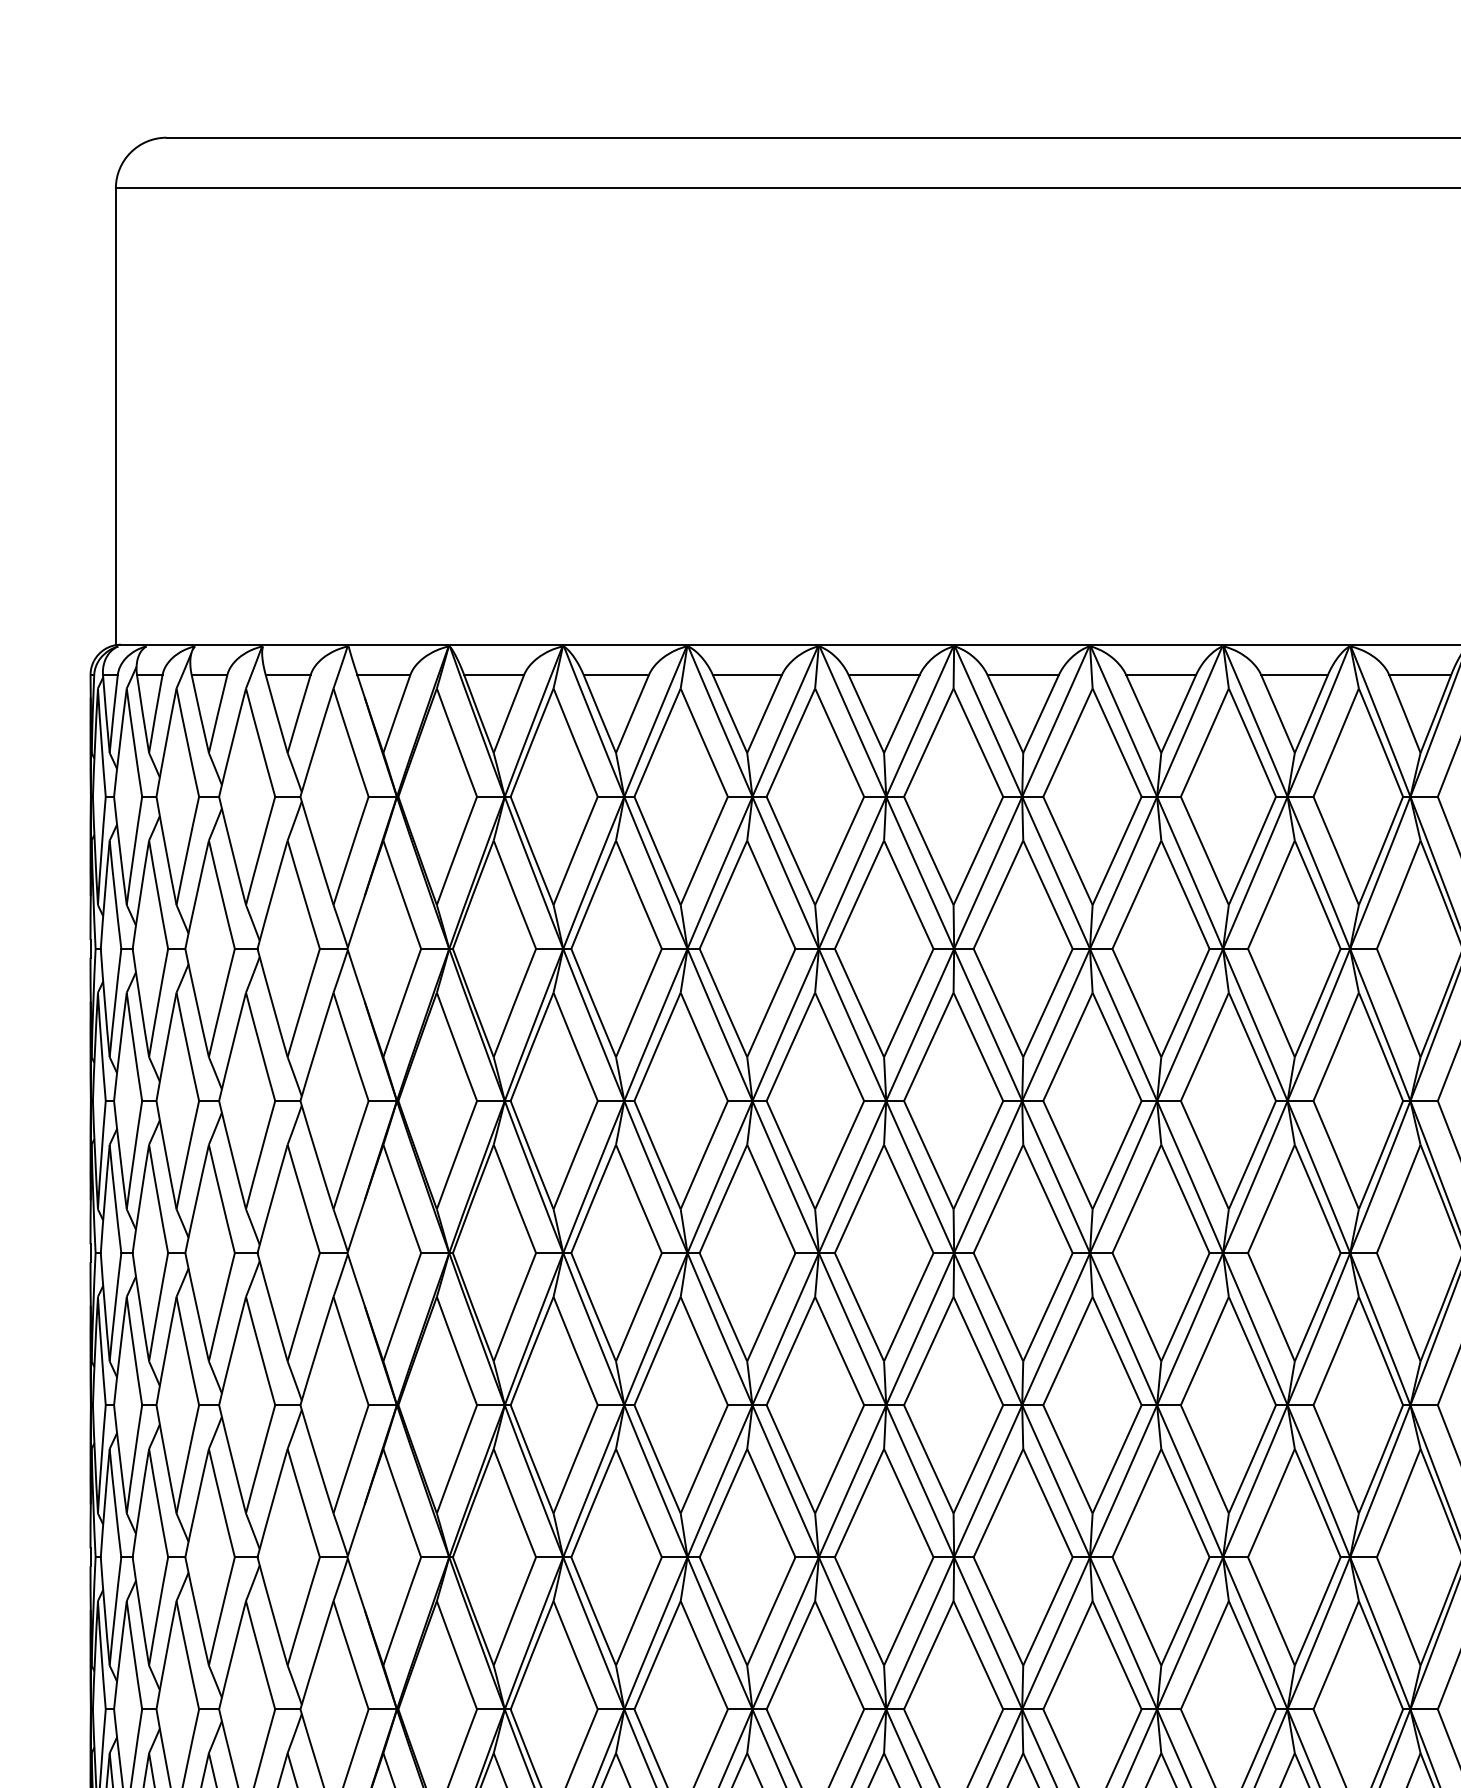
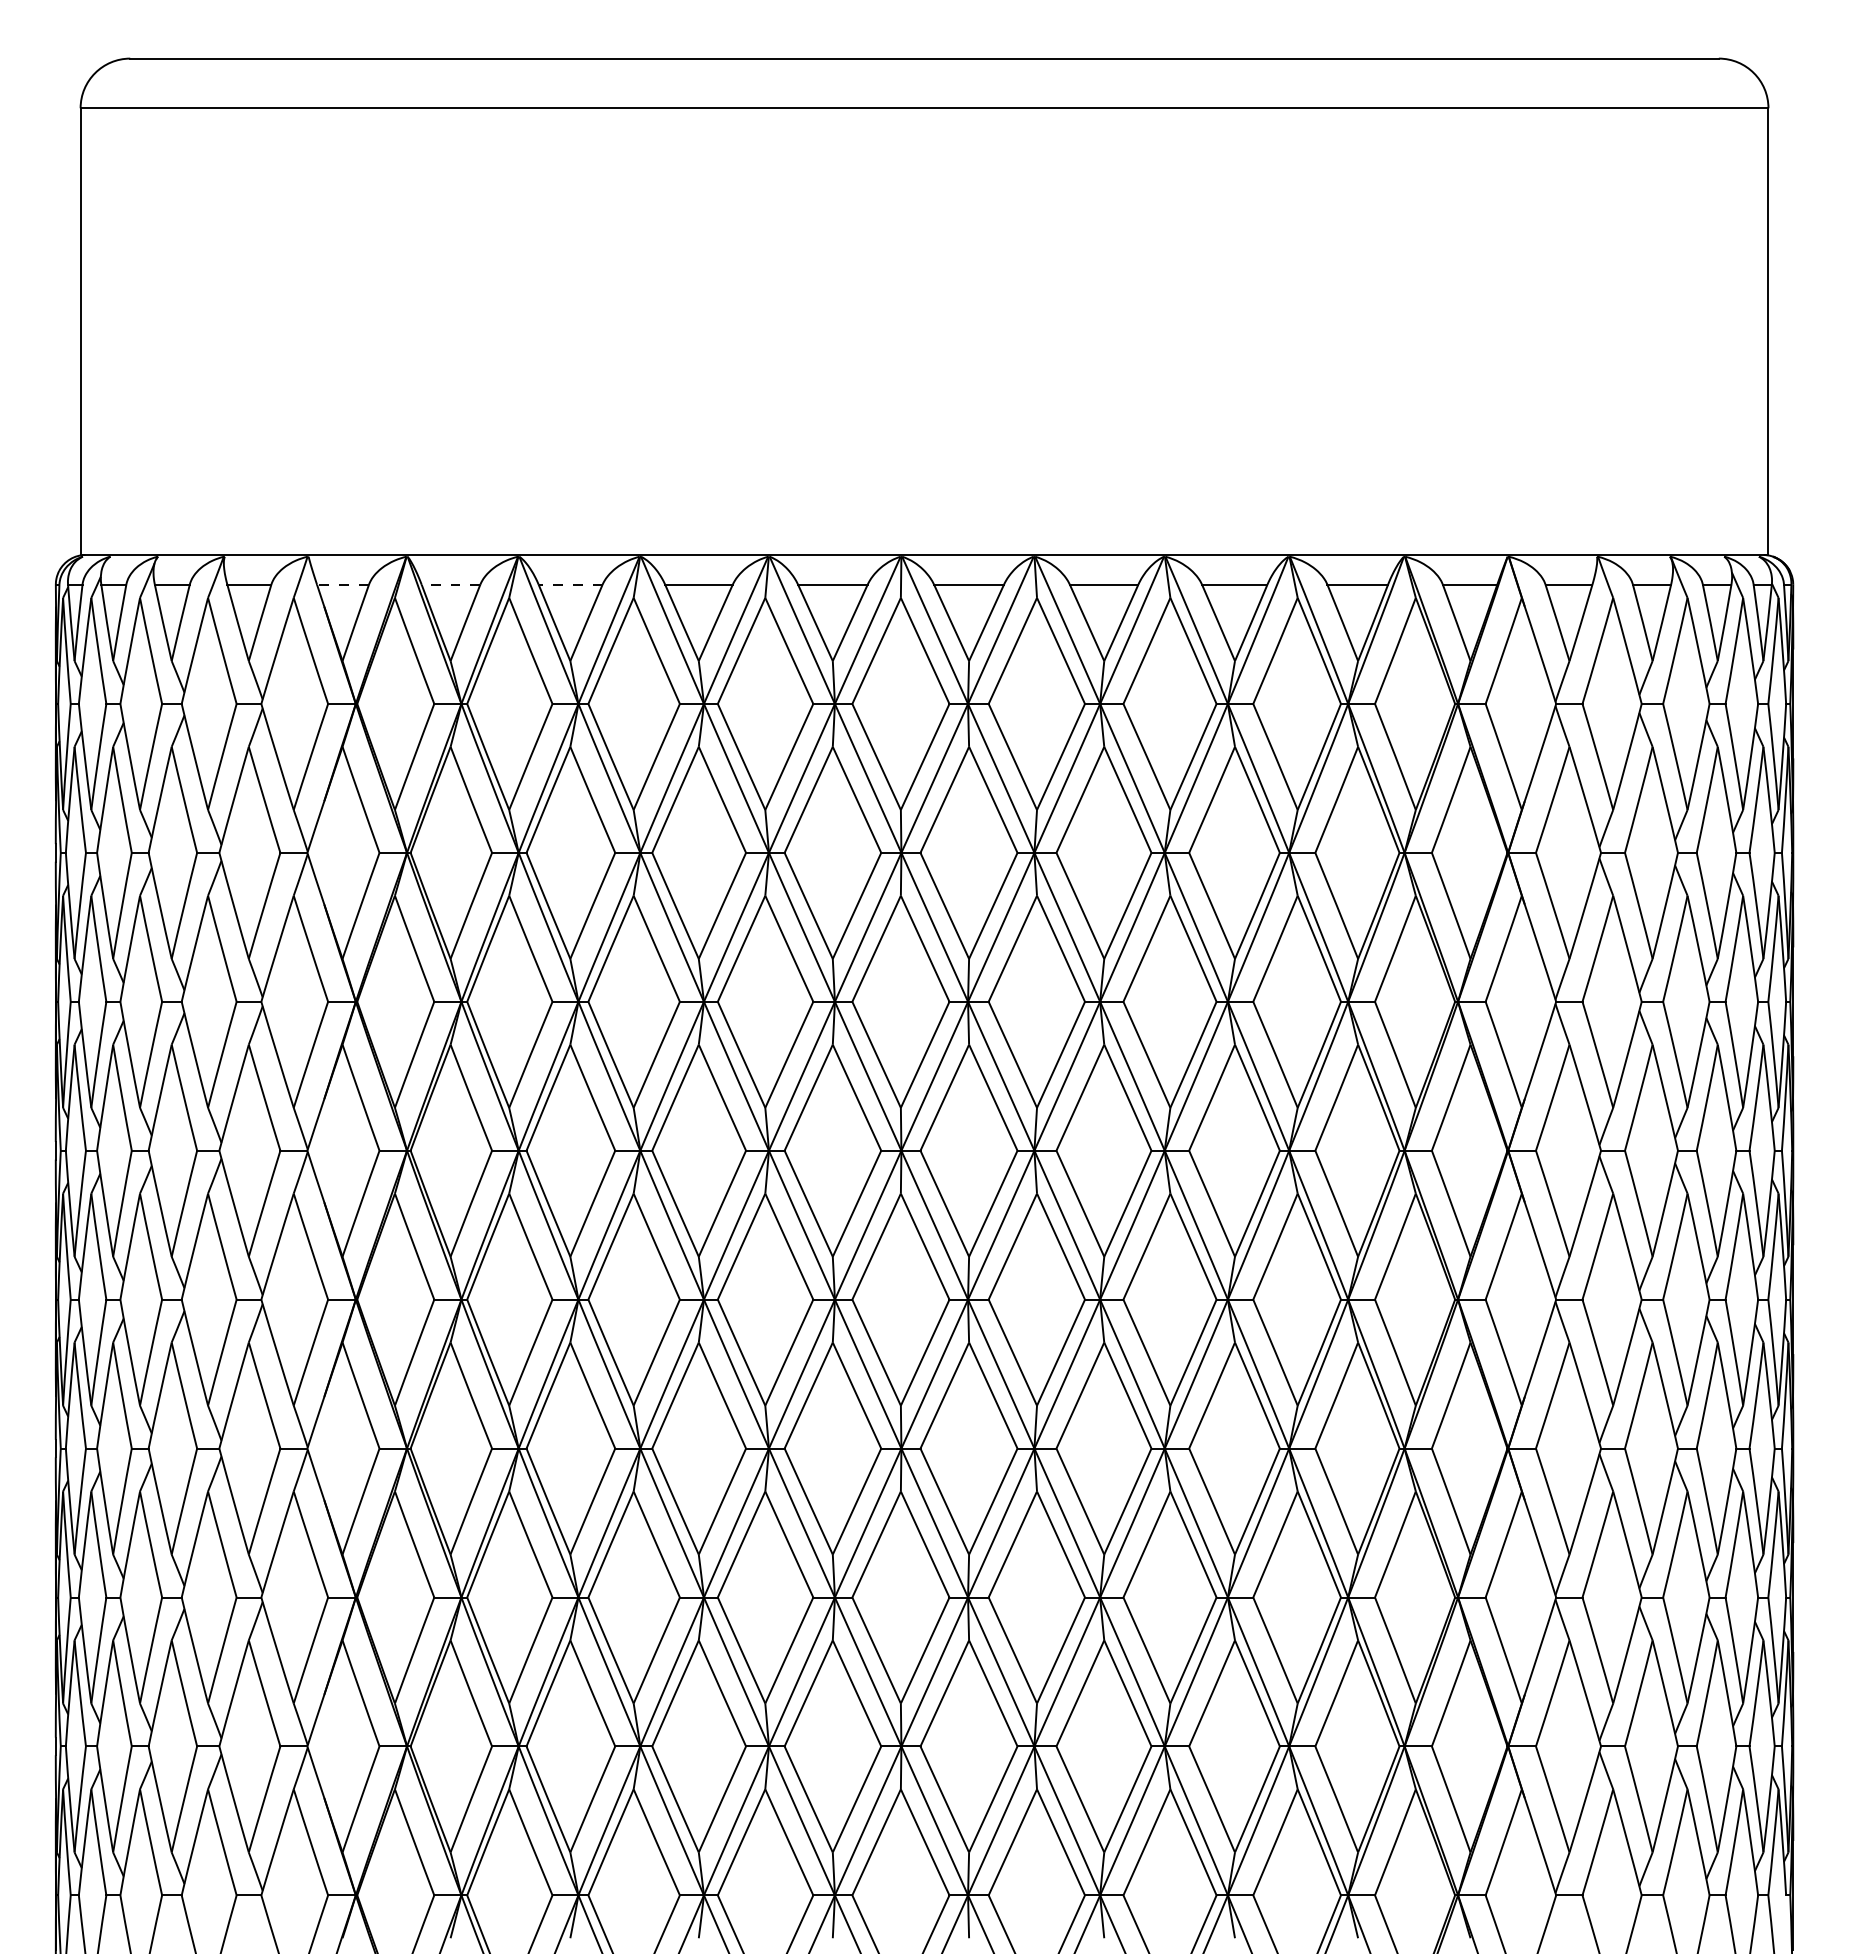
line: (384, 674) -> (343, 584), solid -> dashed
line: (493, 674) -> (450, 584), solid -> dashed
line: (616, 674) -> (570, 584), solid -> dashed

